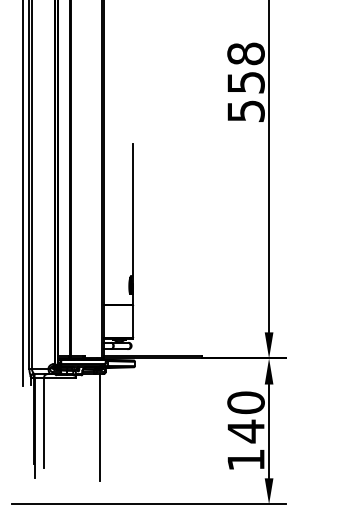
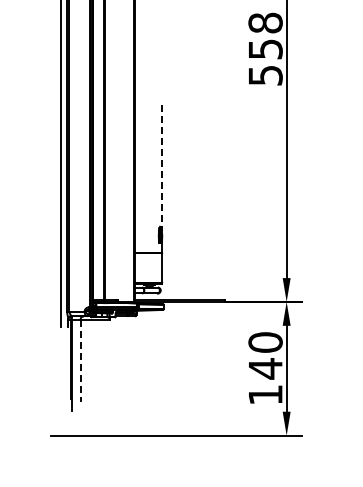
line: (132, 213) -> (161, 169), solid -> dashed
line: (43, 423) -> (80, 361), solid -> dashed
line: (99, 427) -> (131, 365), removed

